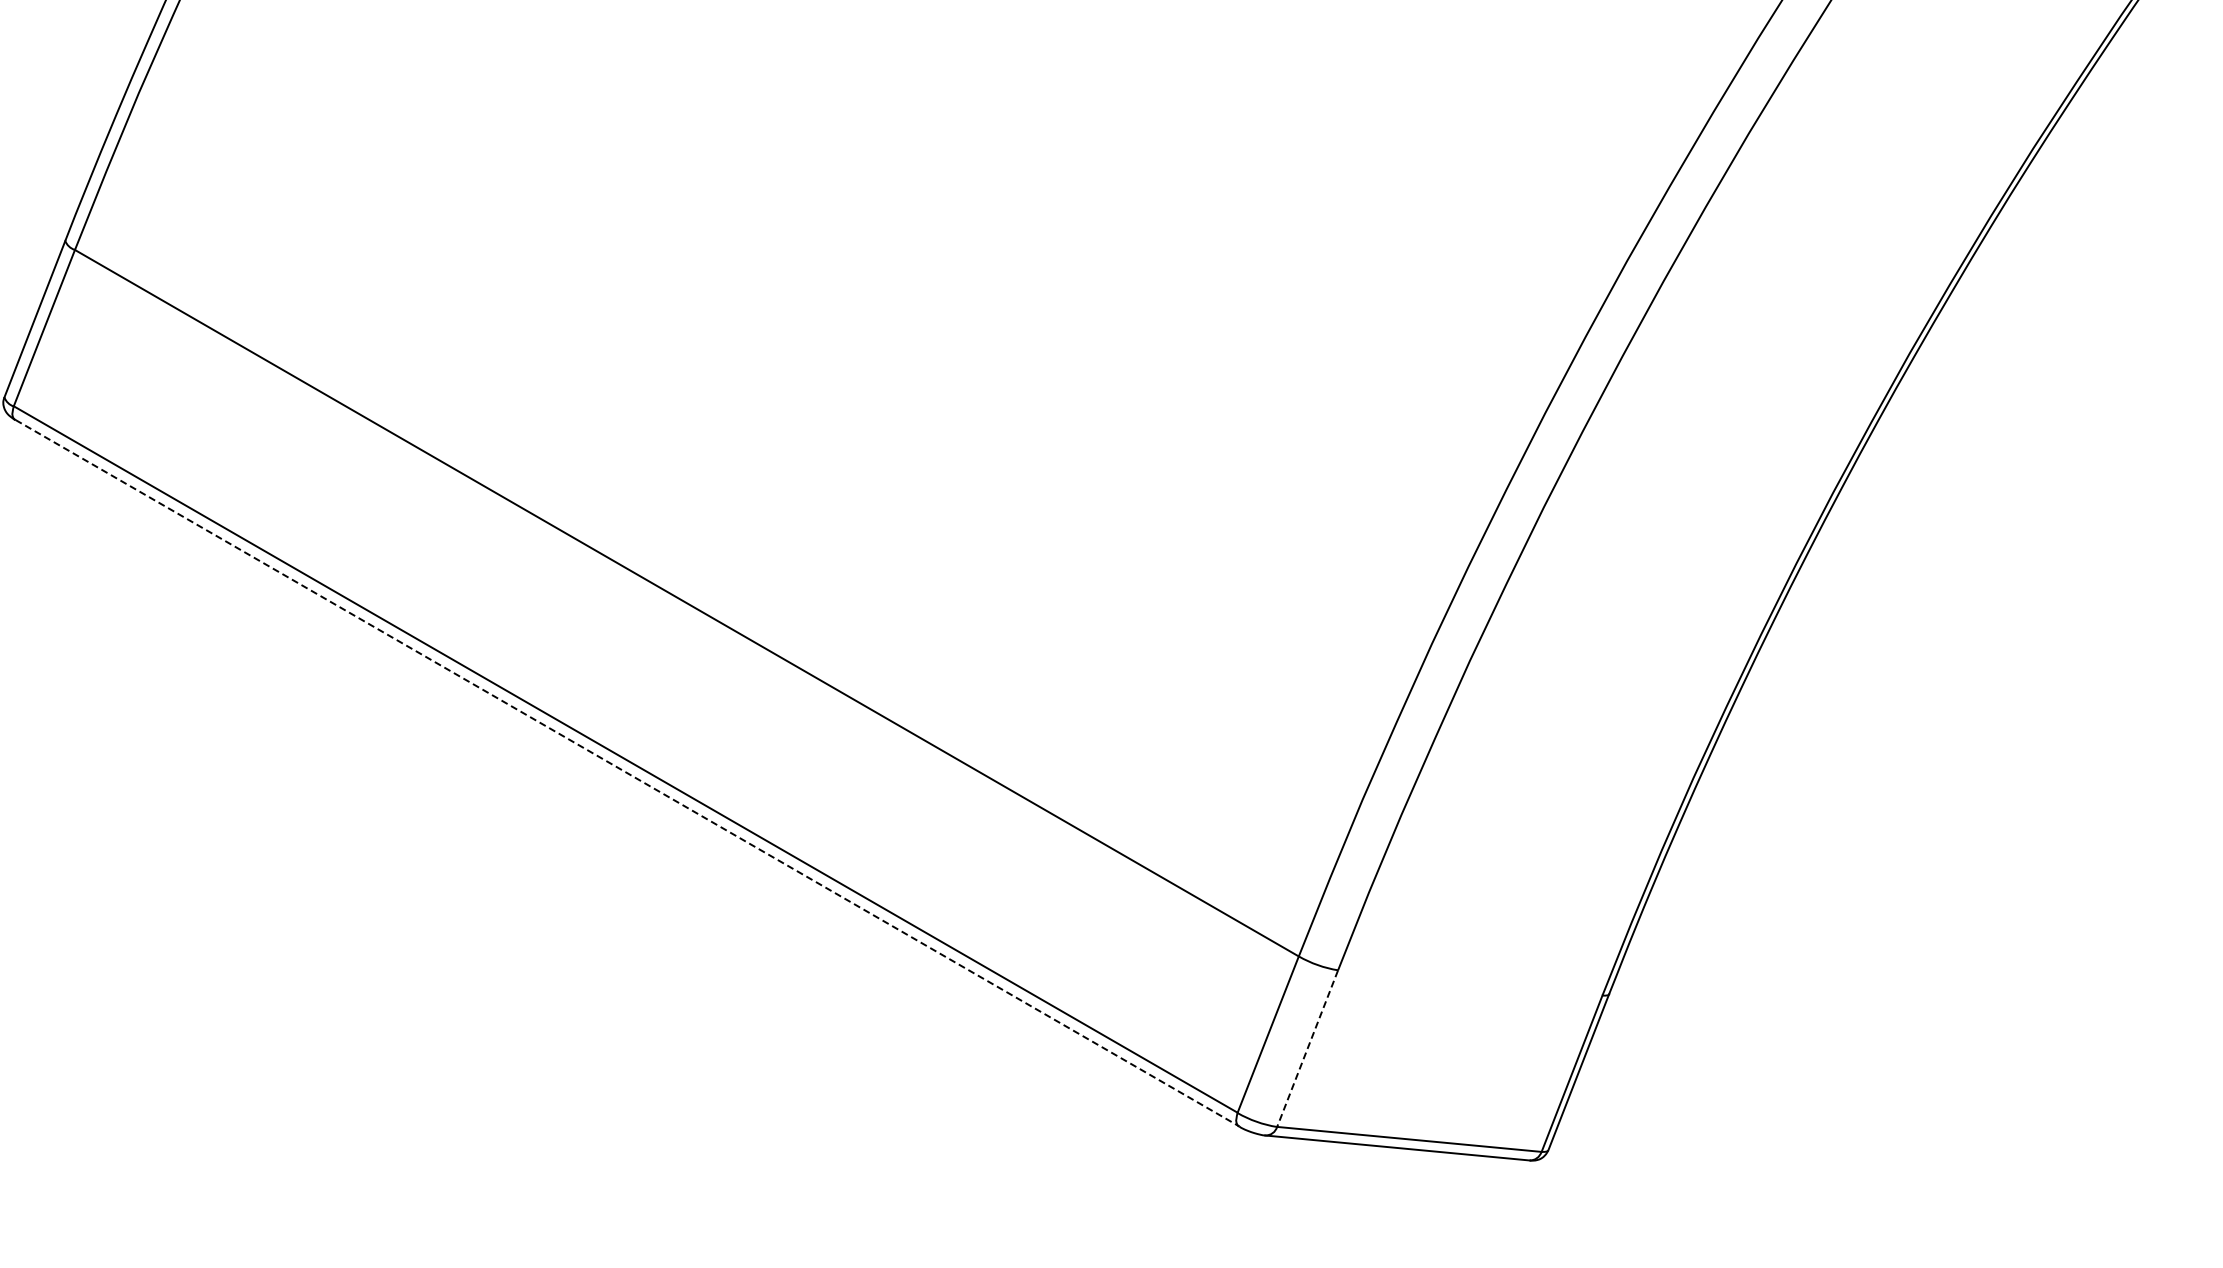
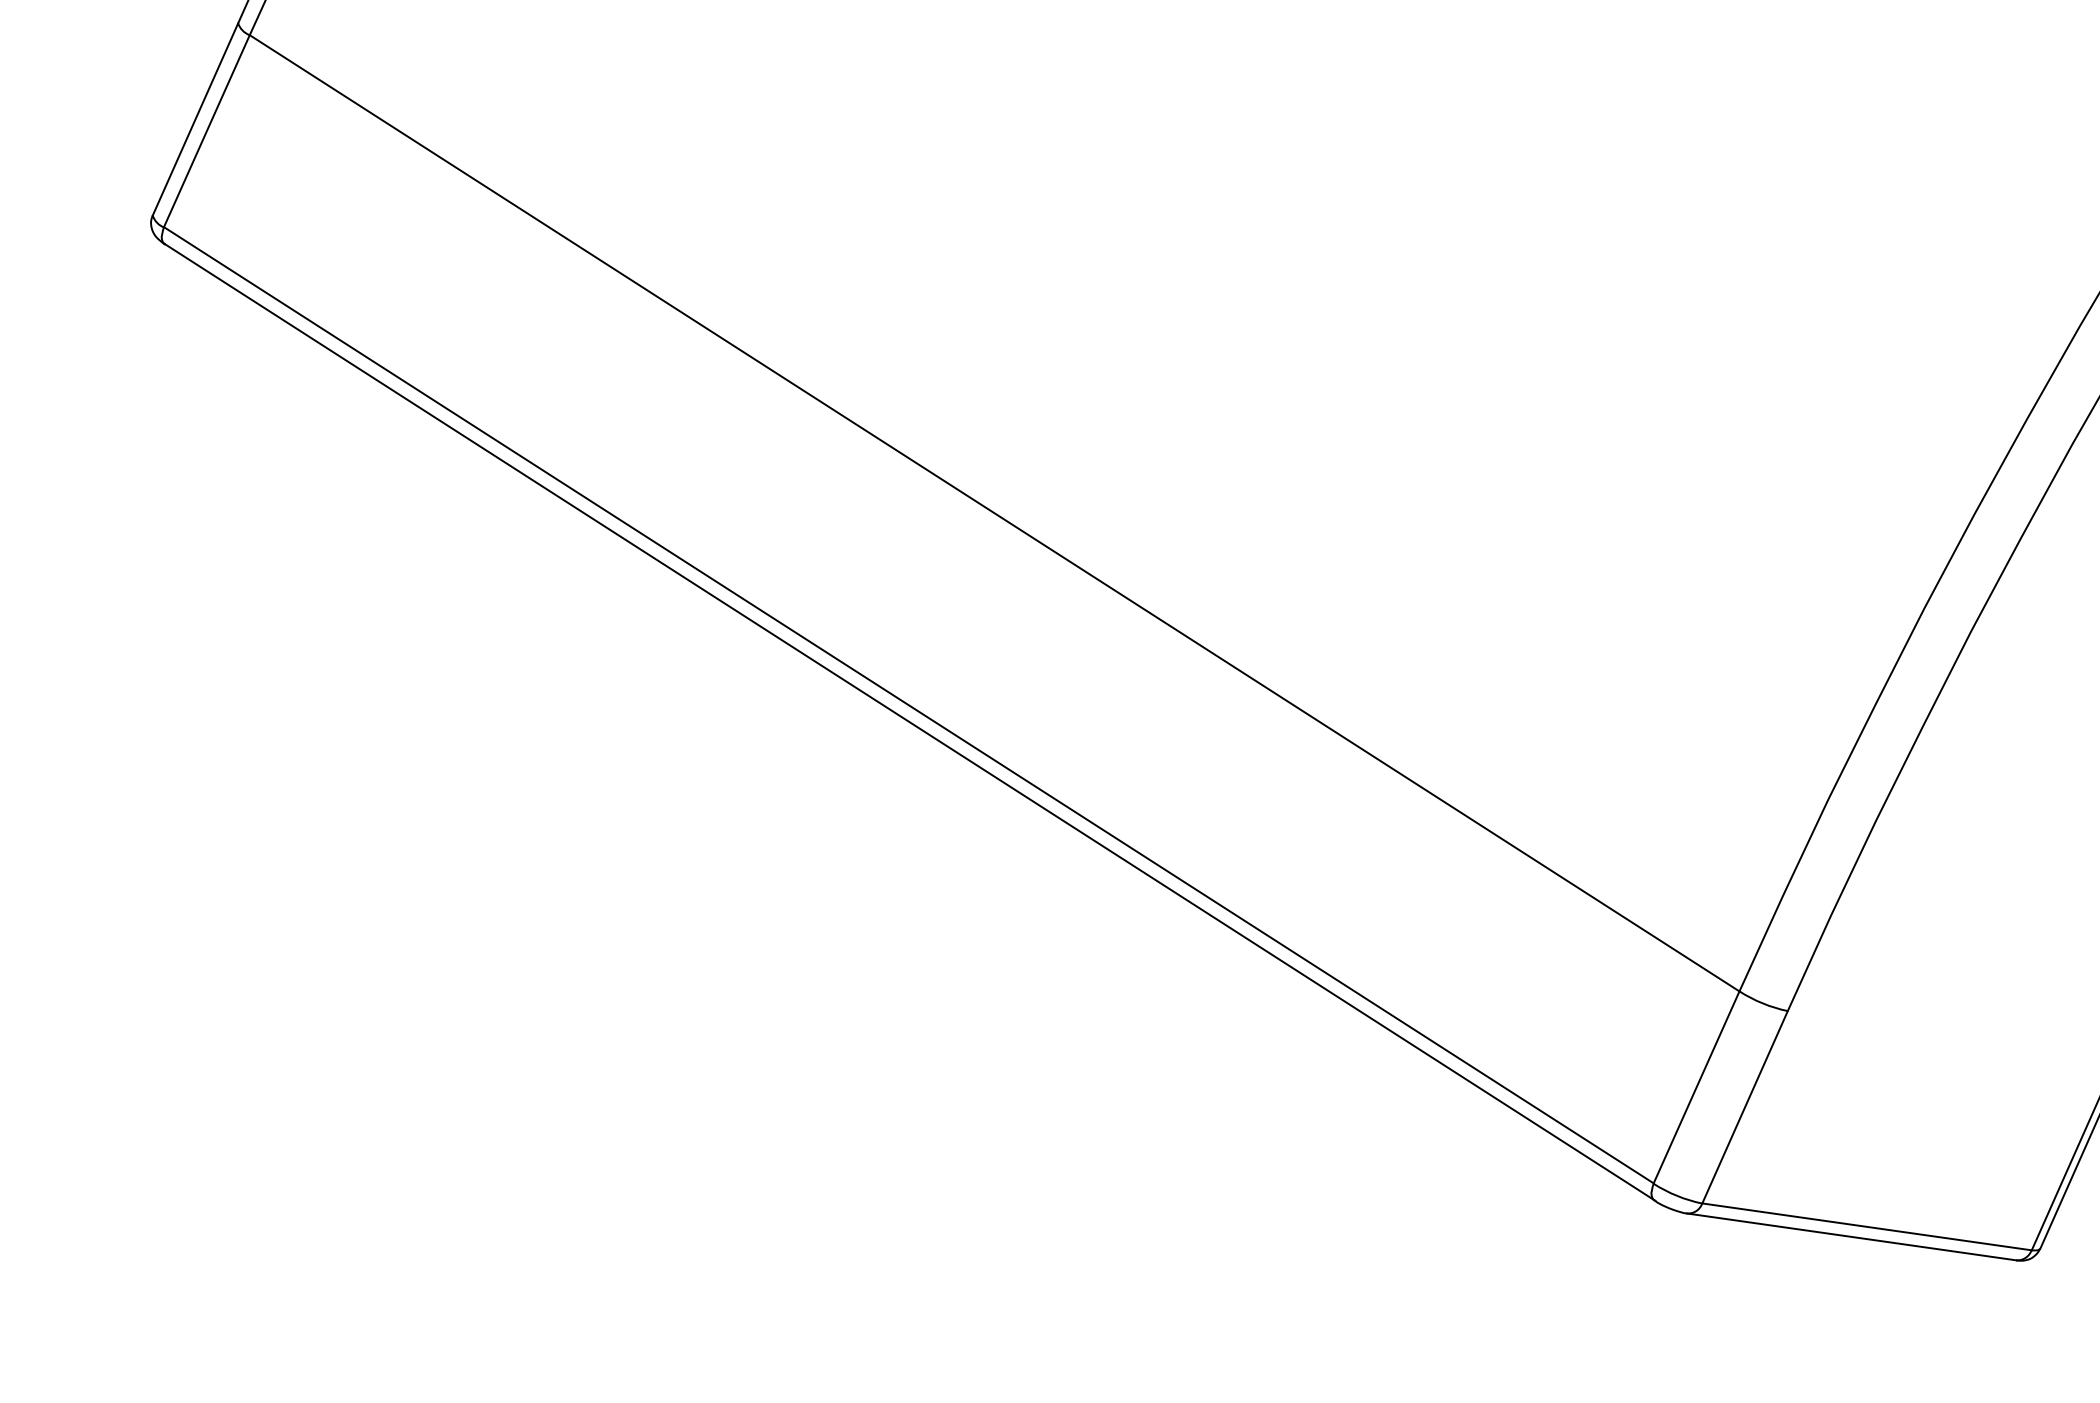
line: (627, 773) -> (910, 722), dashed -> solid
line: (1307, 1048) -> (1744, 1107), dashed -> solid

